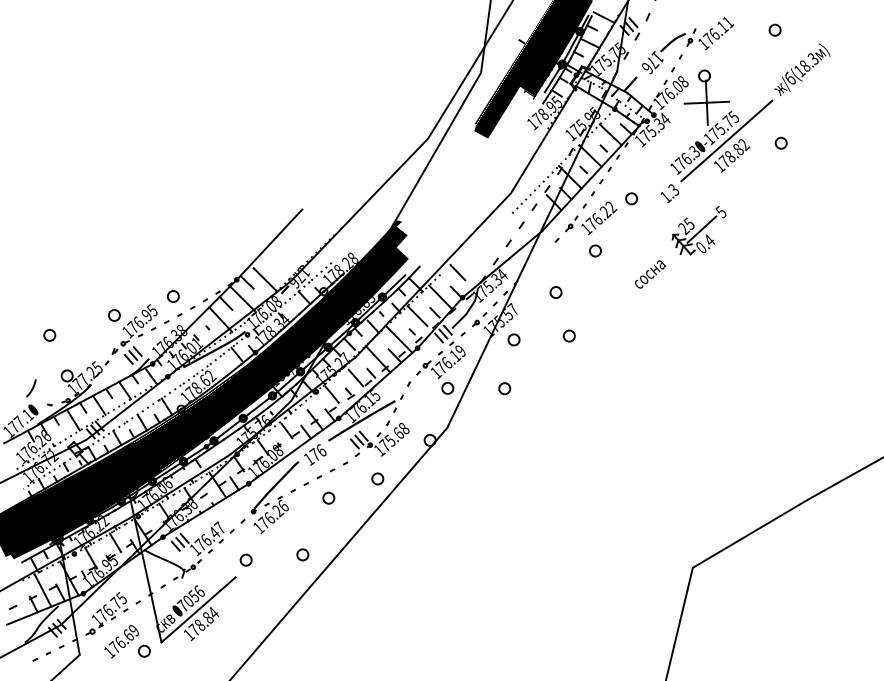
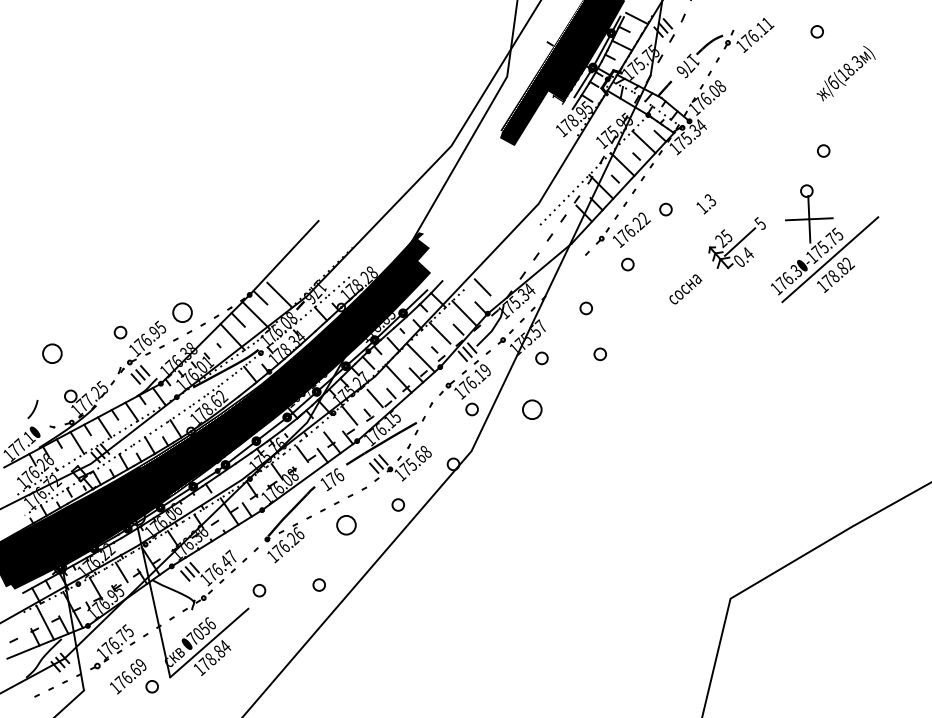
part: (722, 125) -> (825, 243), moved
part: (173, 296) -> (182, 312), size x1.6
part: (49, 335) -> (52, 353), size x1.6
part: (504, 388) -> (531, 409), size x1.6
part: (328, 498) -> (346, 525), size x1.6

